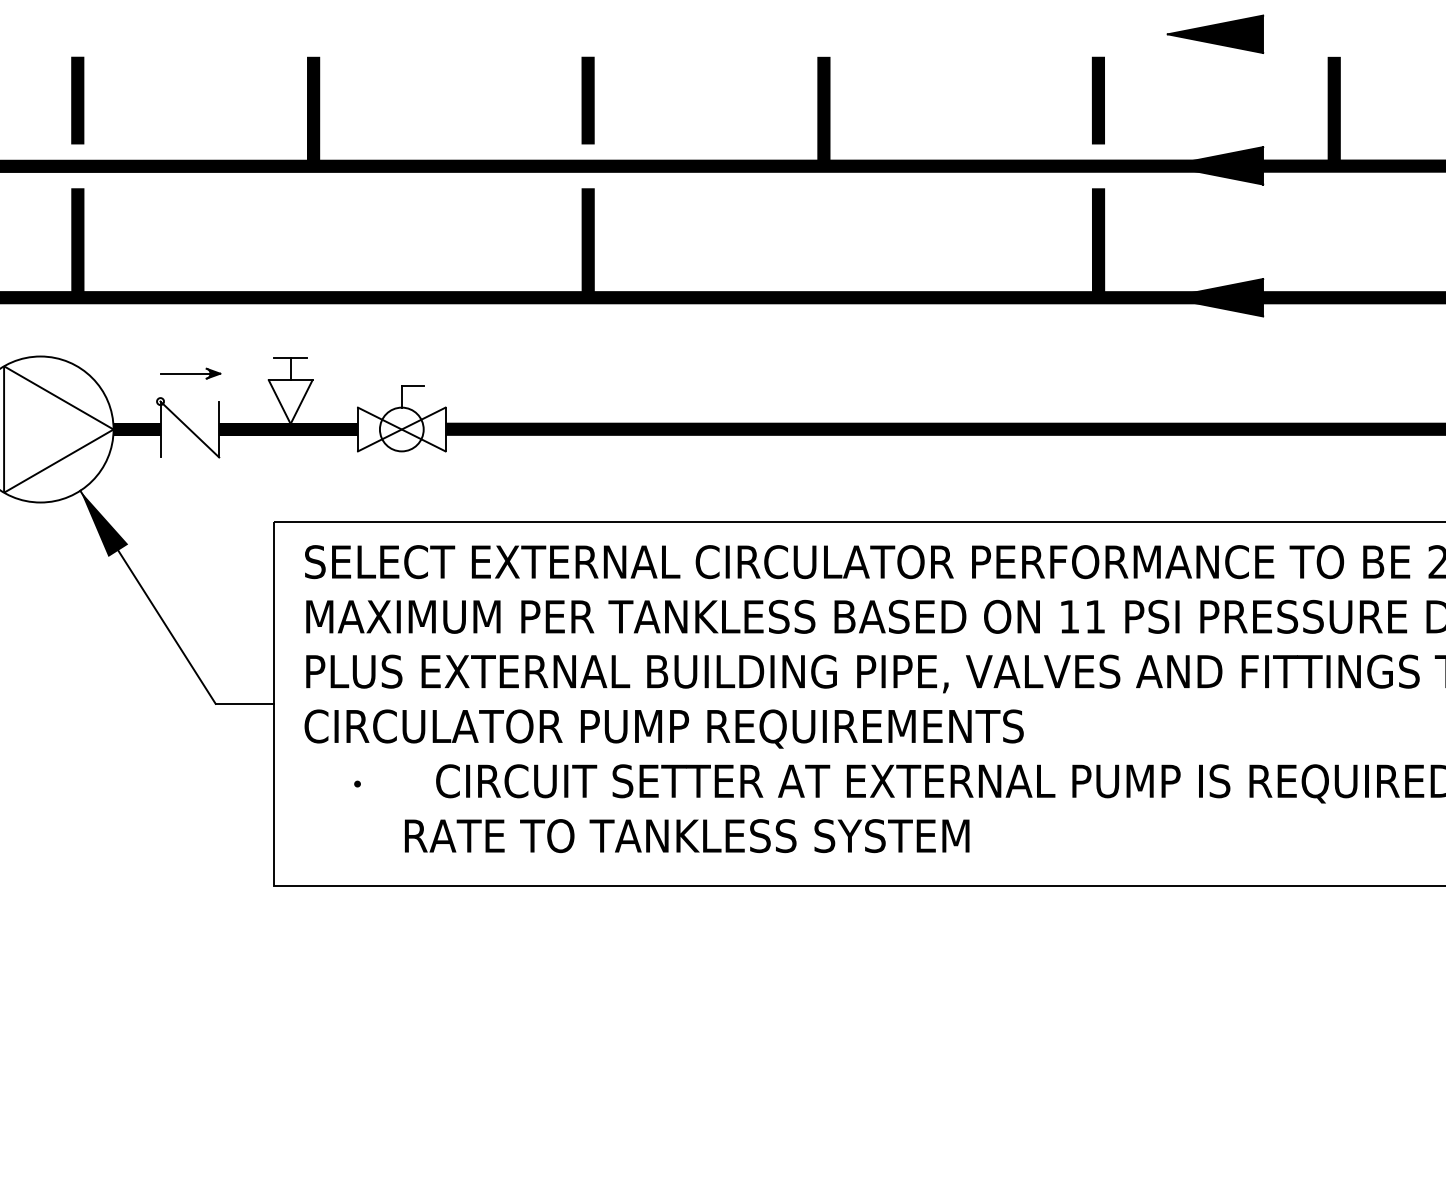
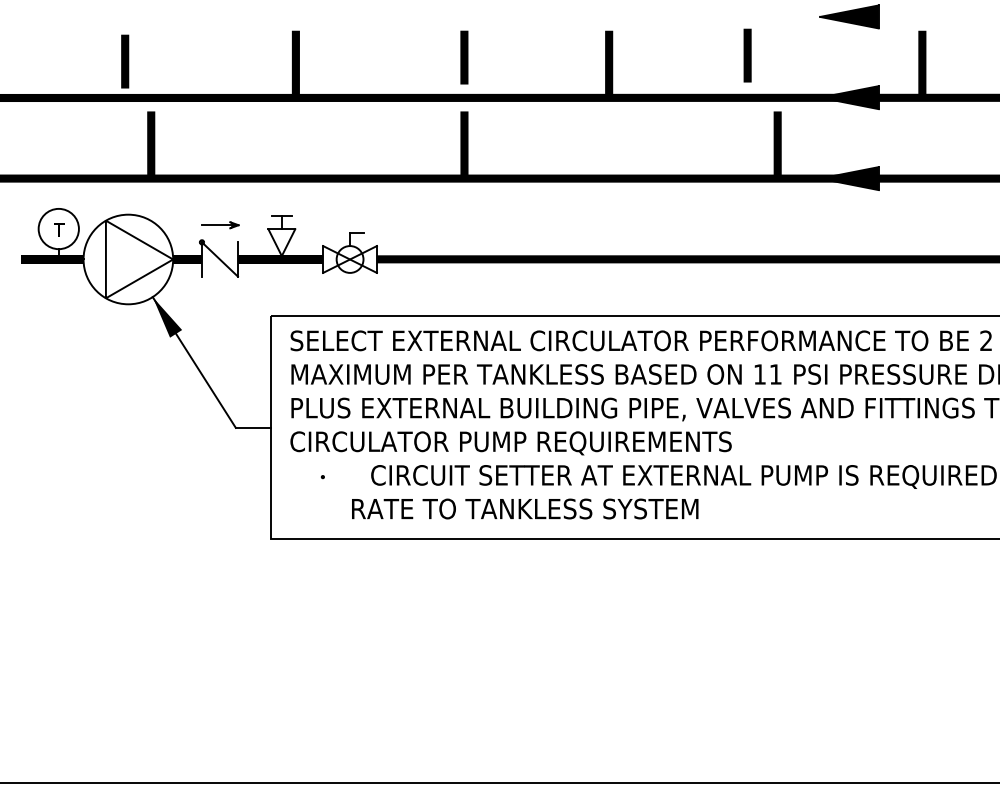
line: (78, 100) -> (125, 61), moved
line: (1098, 100) -> (747, 55), moved

